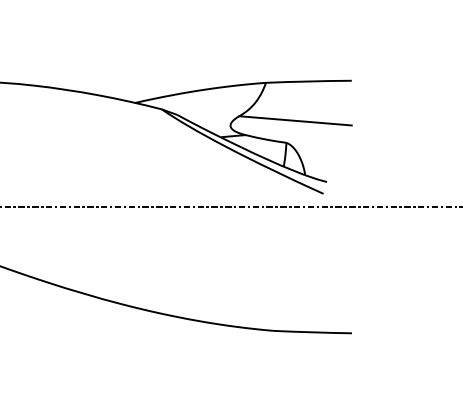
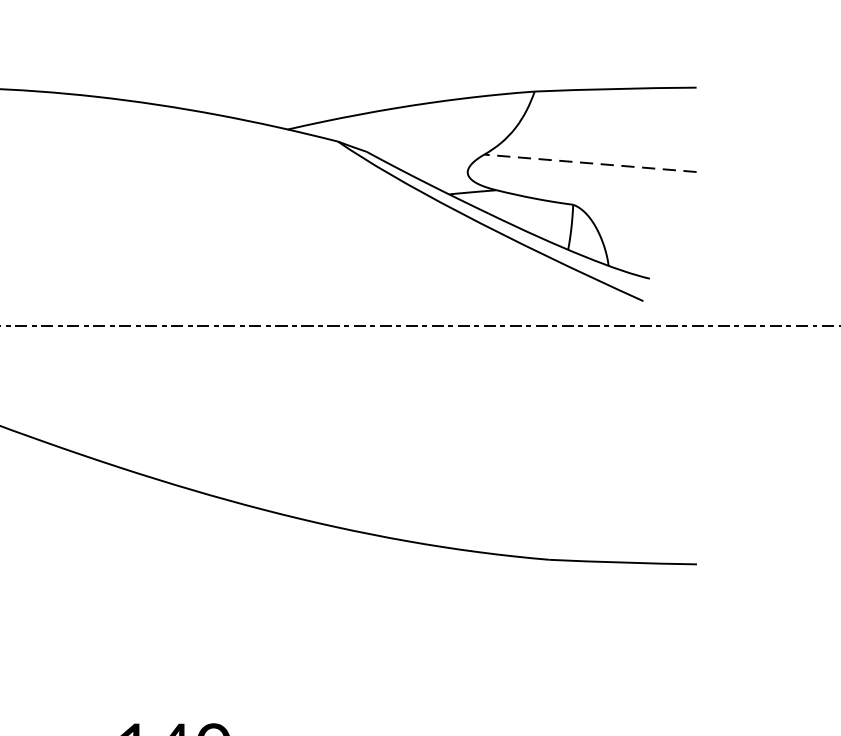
line: (295, 120) -> (590, 162), solid -> dashed

